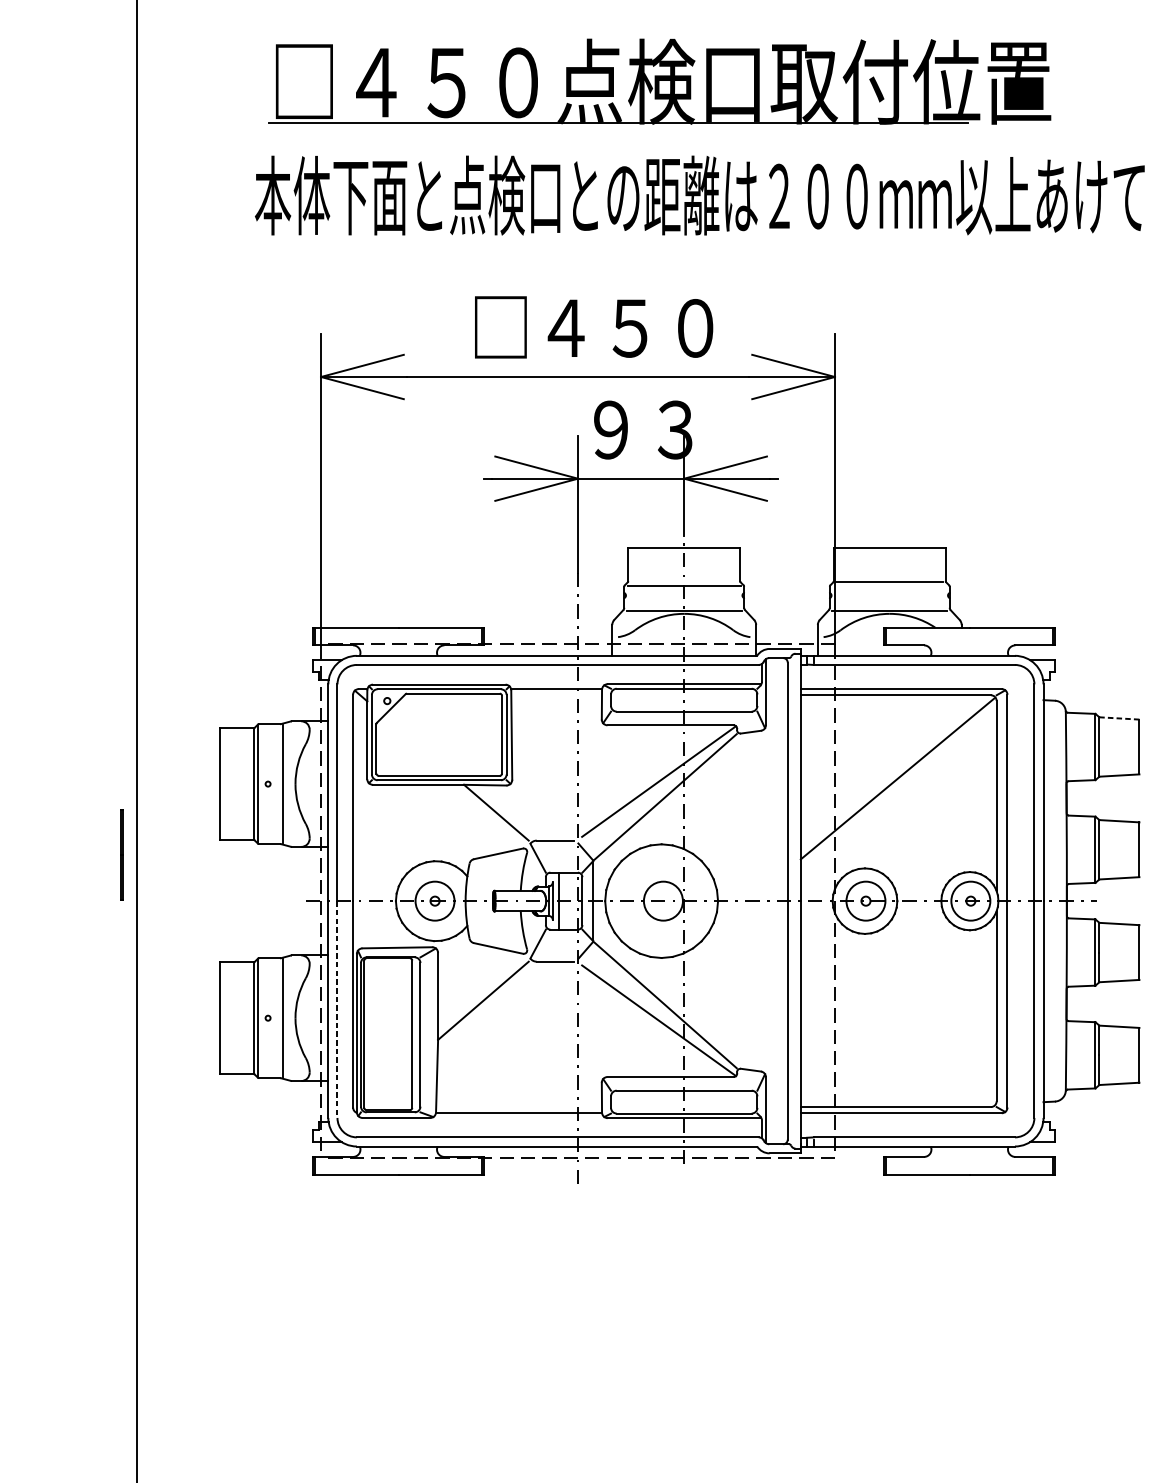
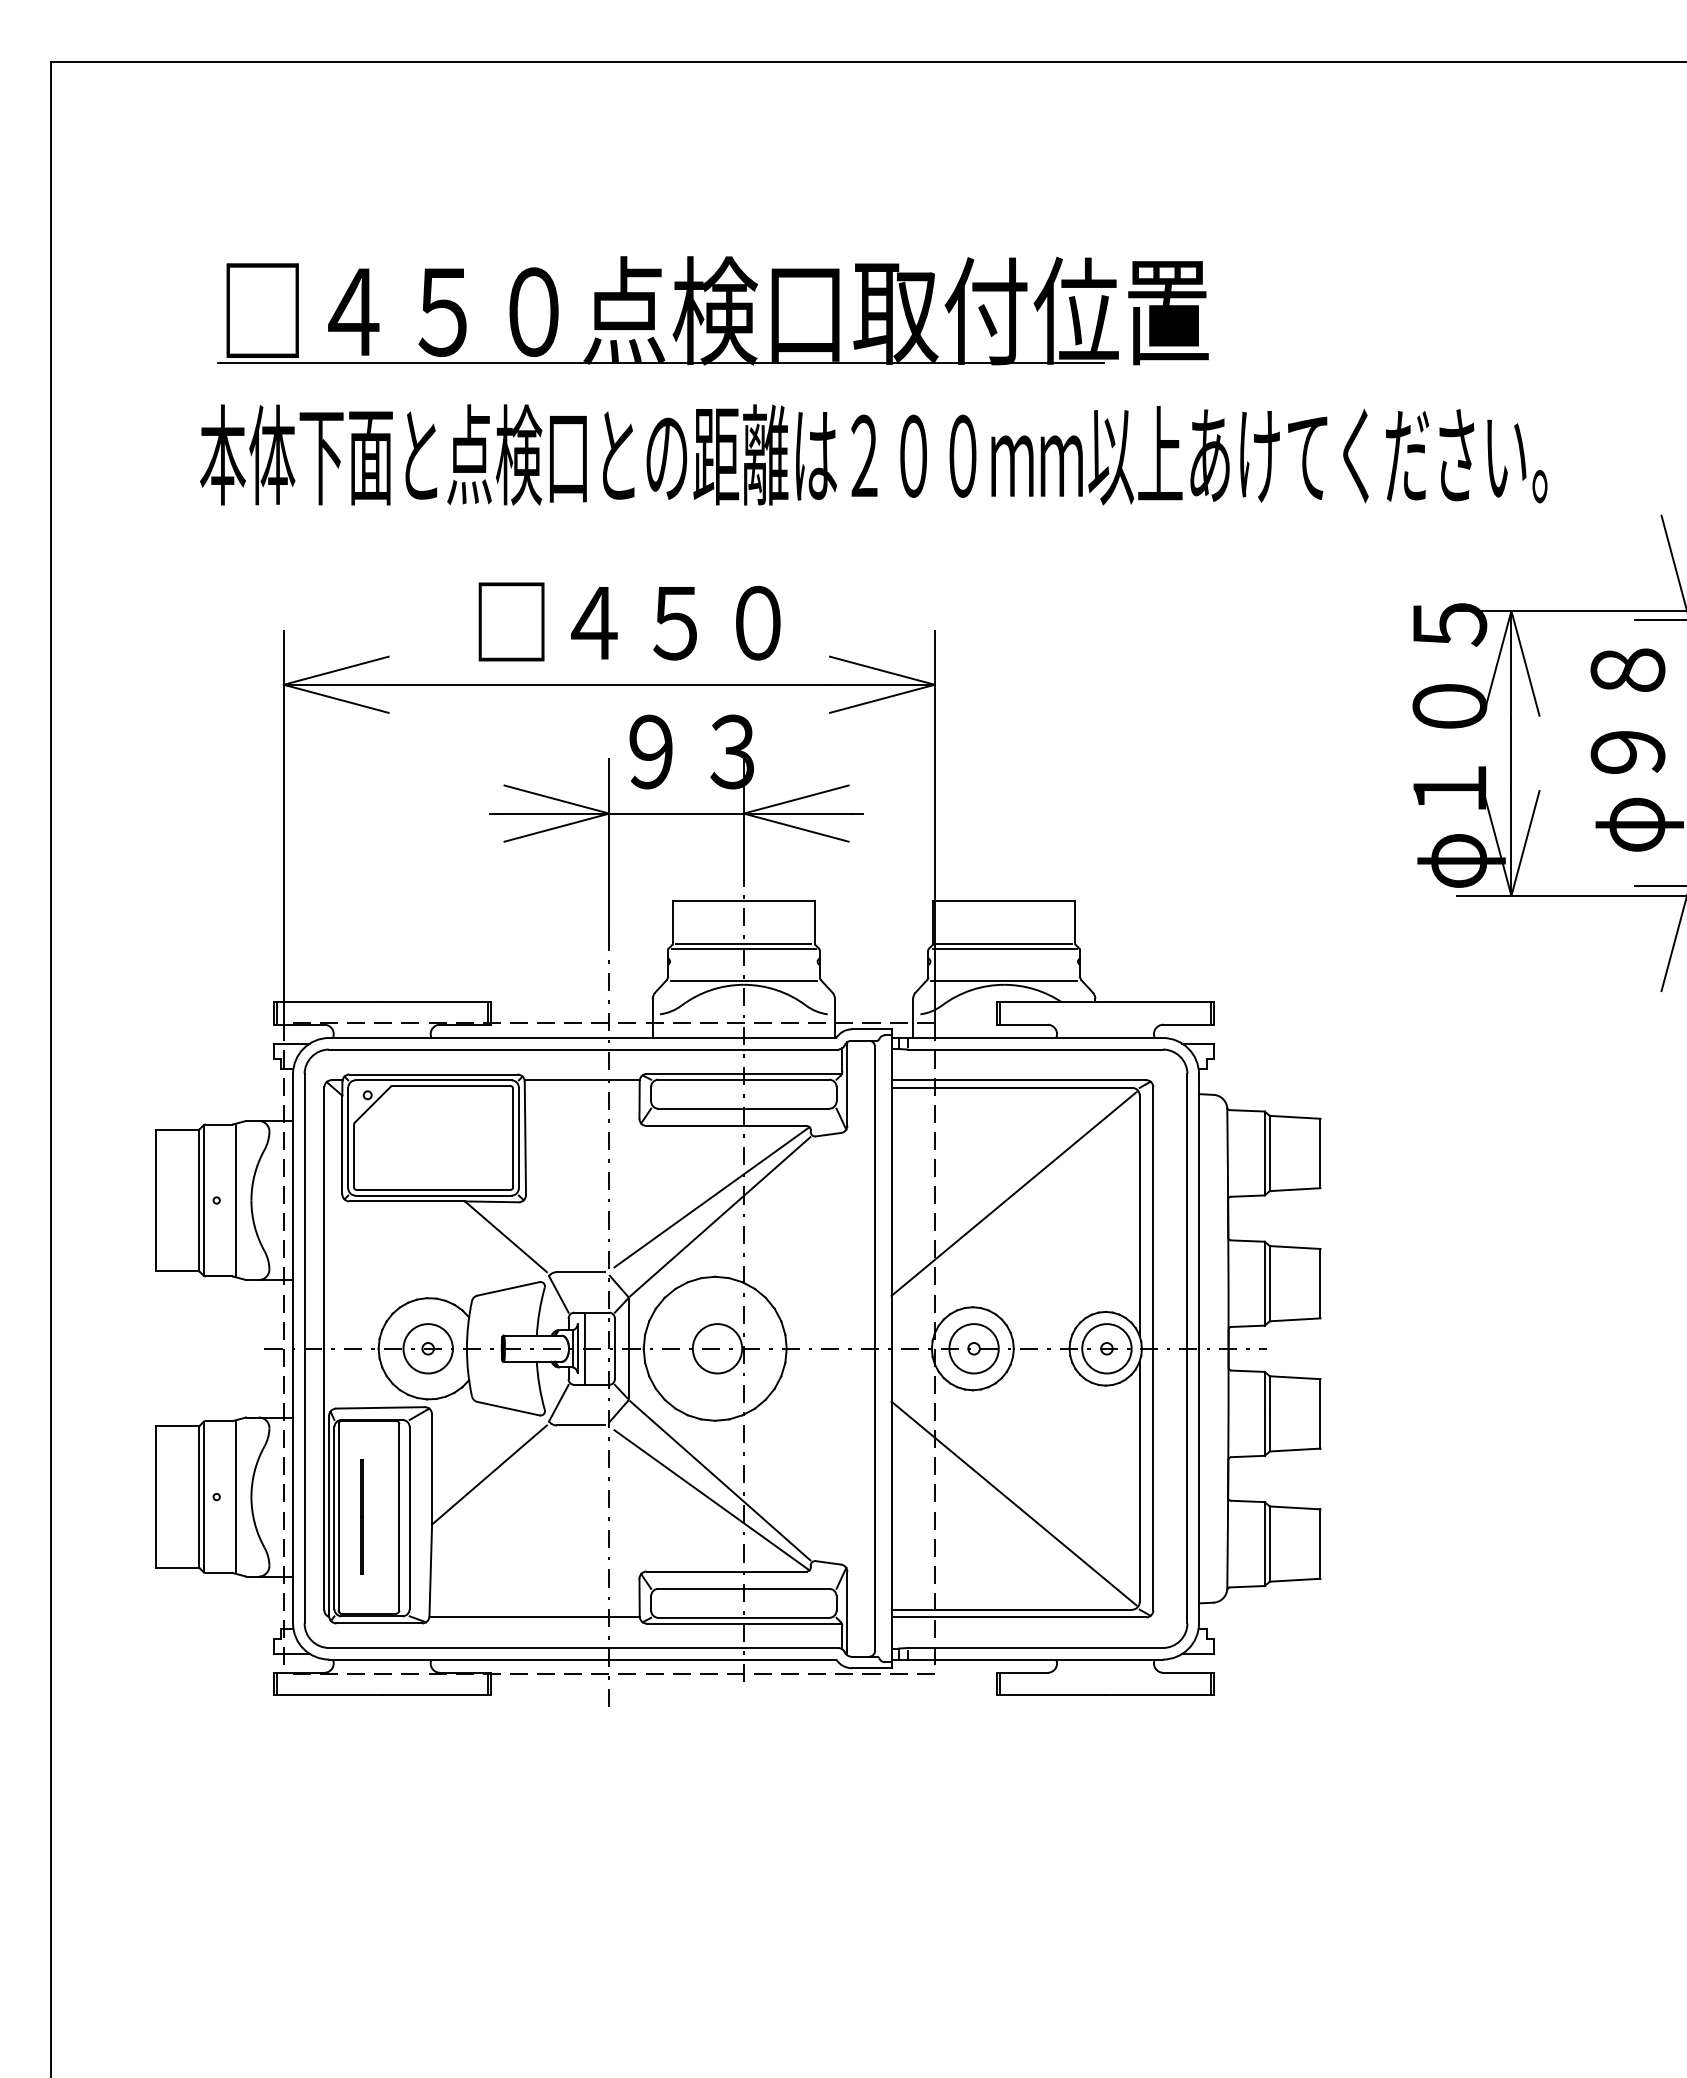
line: (683, 582) -> (743, 944), added
line: (889, 585) -> (1004, 949), added
line: (1118, 718) -> (1294, 1117), dashed -> solid
line: (121, 854) -> (361, 1516), moved
line: (337, 1009) -> (304, 1486), dashed -> solid
line: (897, 1023) -> (1013, 1503), added

